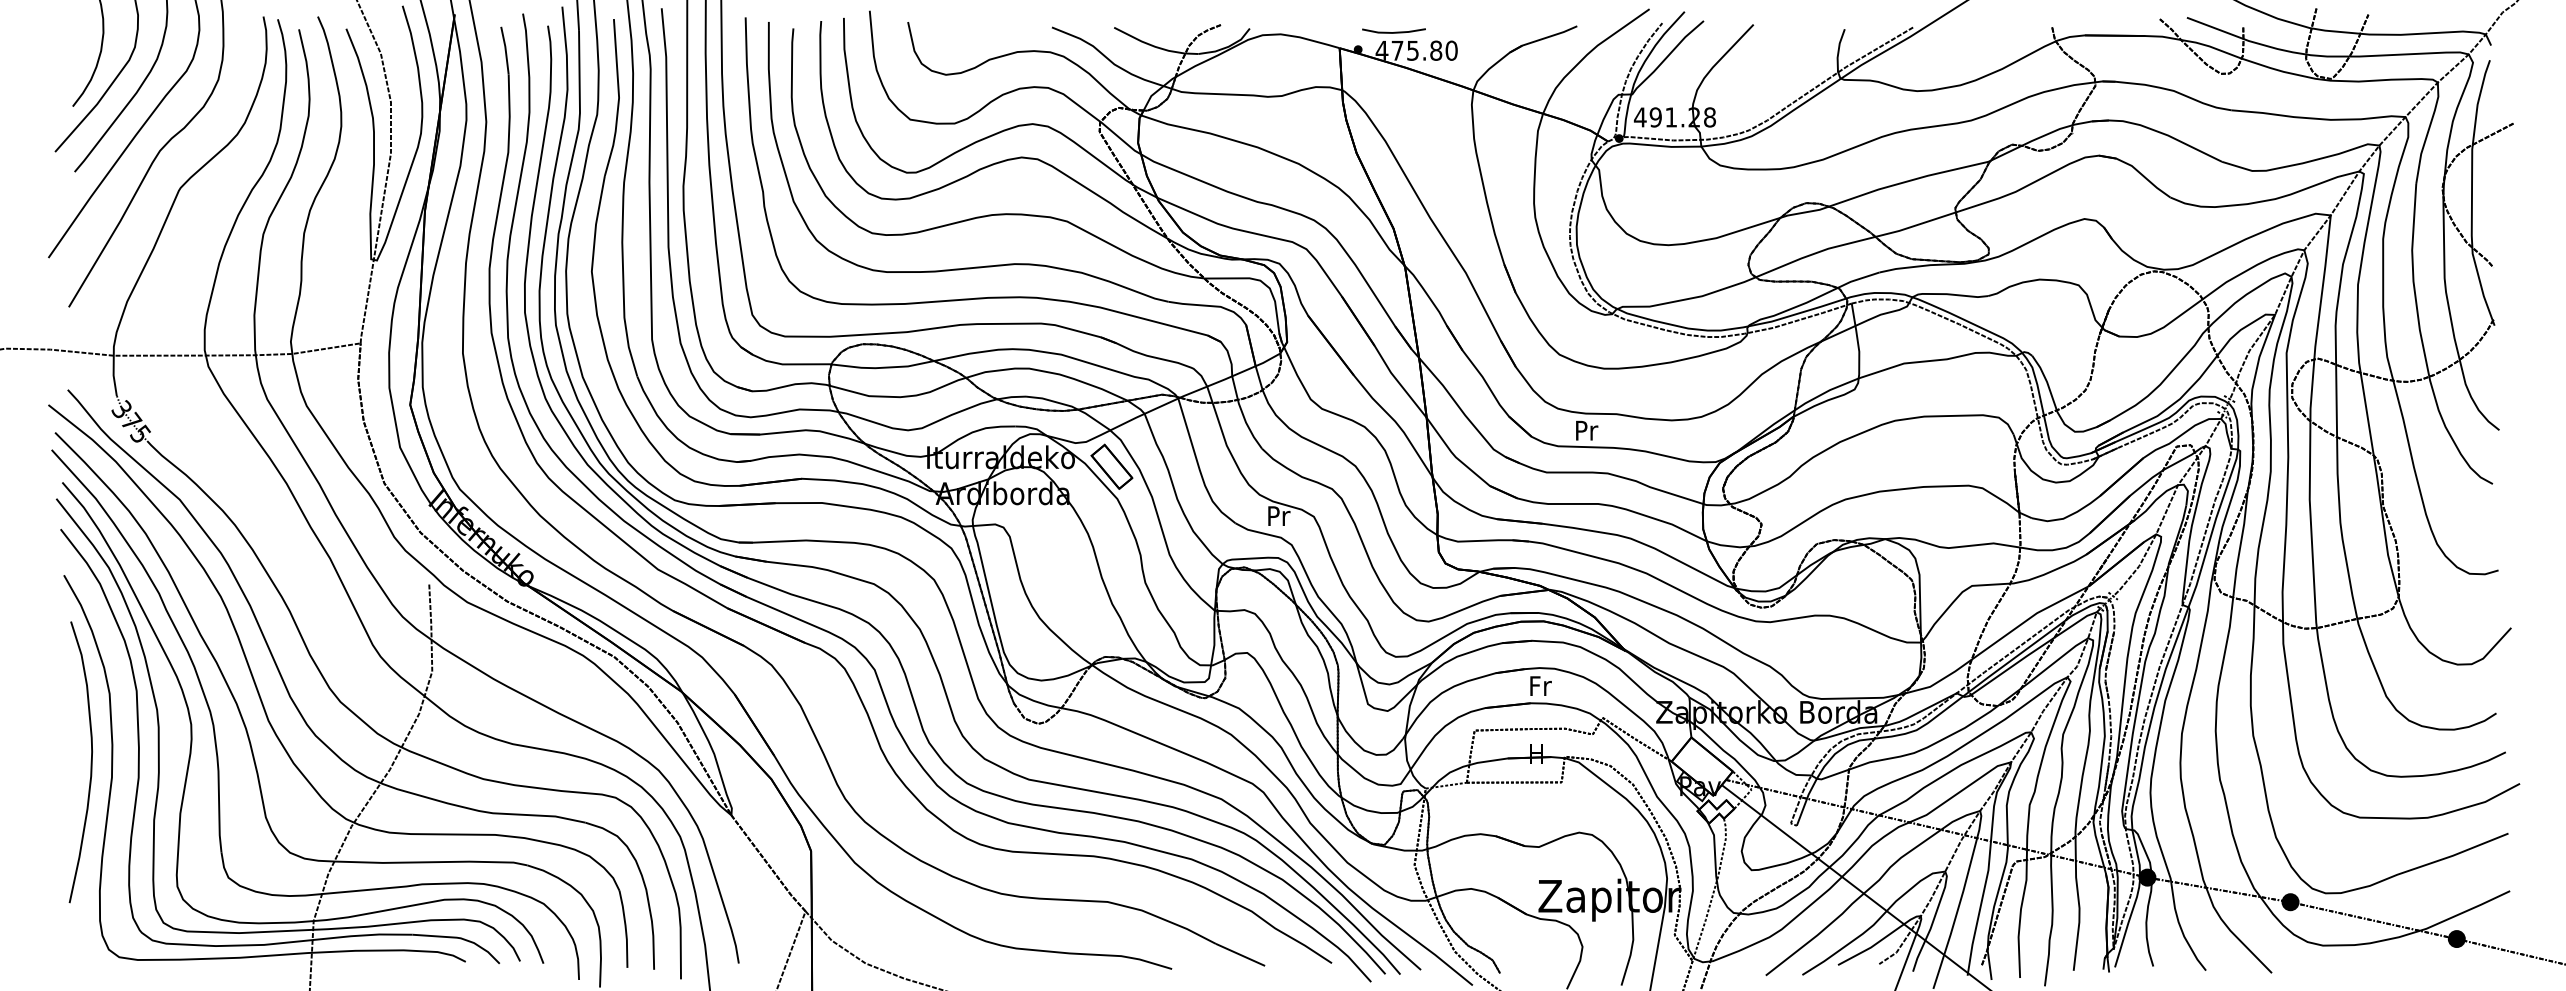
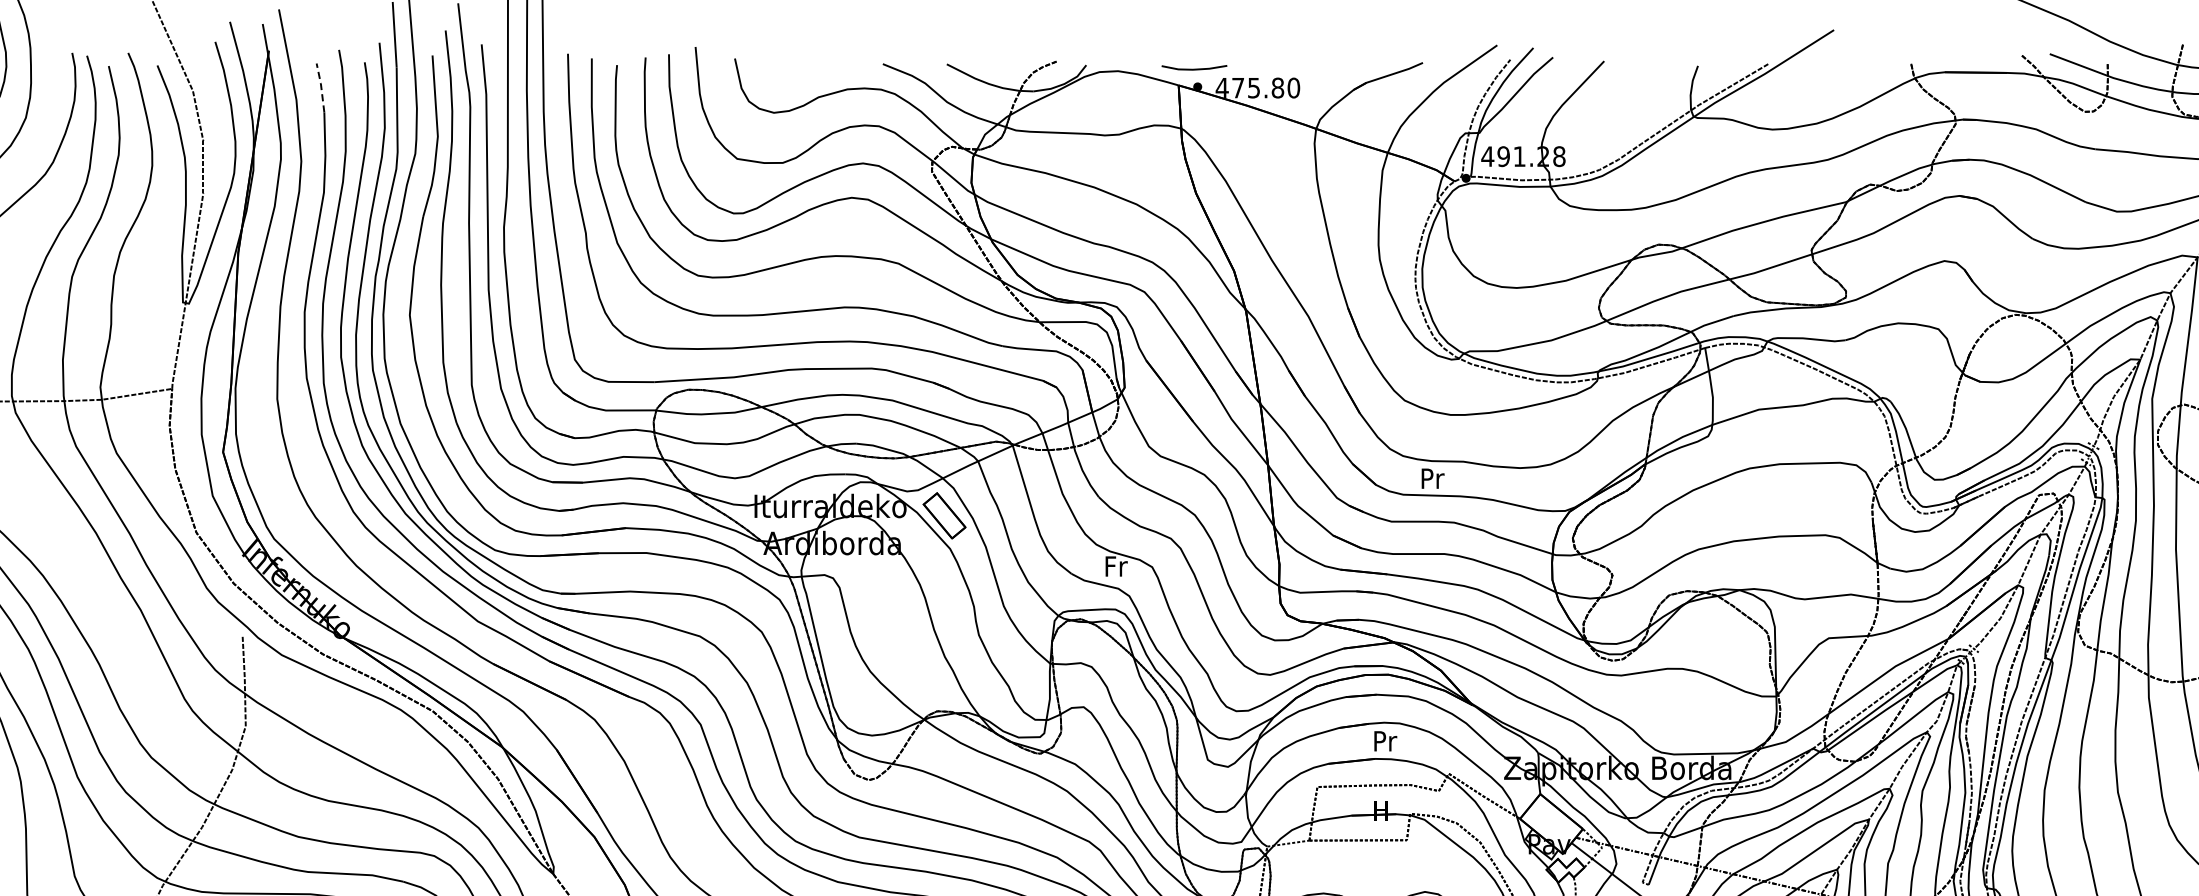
line: (1394, 31) -> (1194, 68), moved
line: (505, 49) -> (321, 86), solid -> dashed
text: (1279, 515) -> (1116, 565), Pr -> Fr
text: (1541, 685) -> (1386, 740), Fr -> Pr

